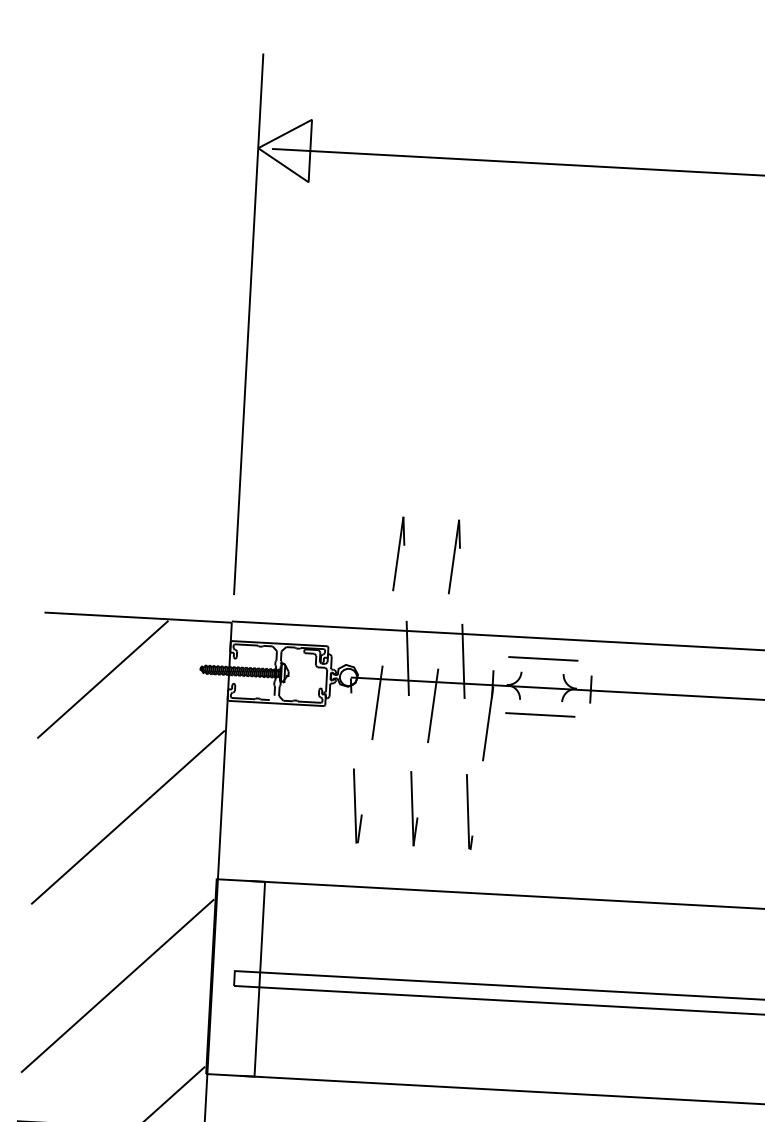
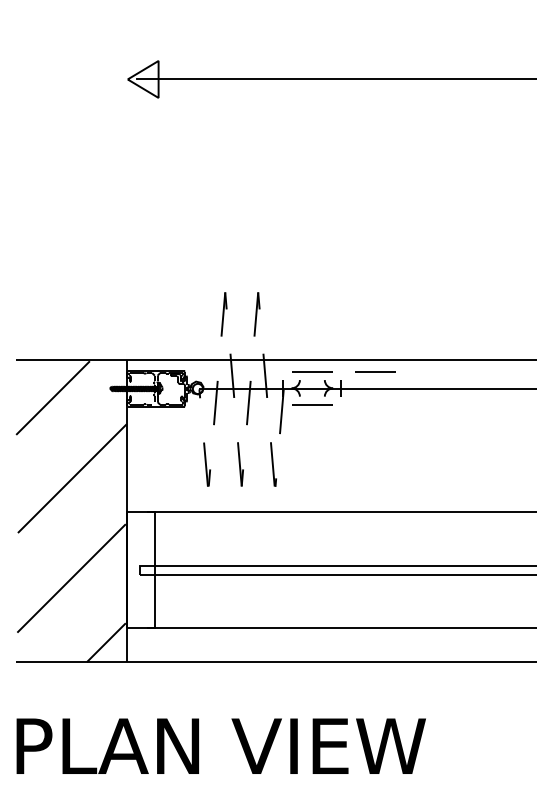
line: (248, 323) -> (127, 183), removed
line: (650, 664) -> (375, 371), added

